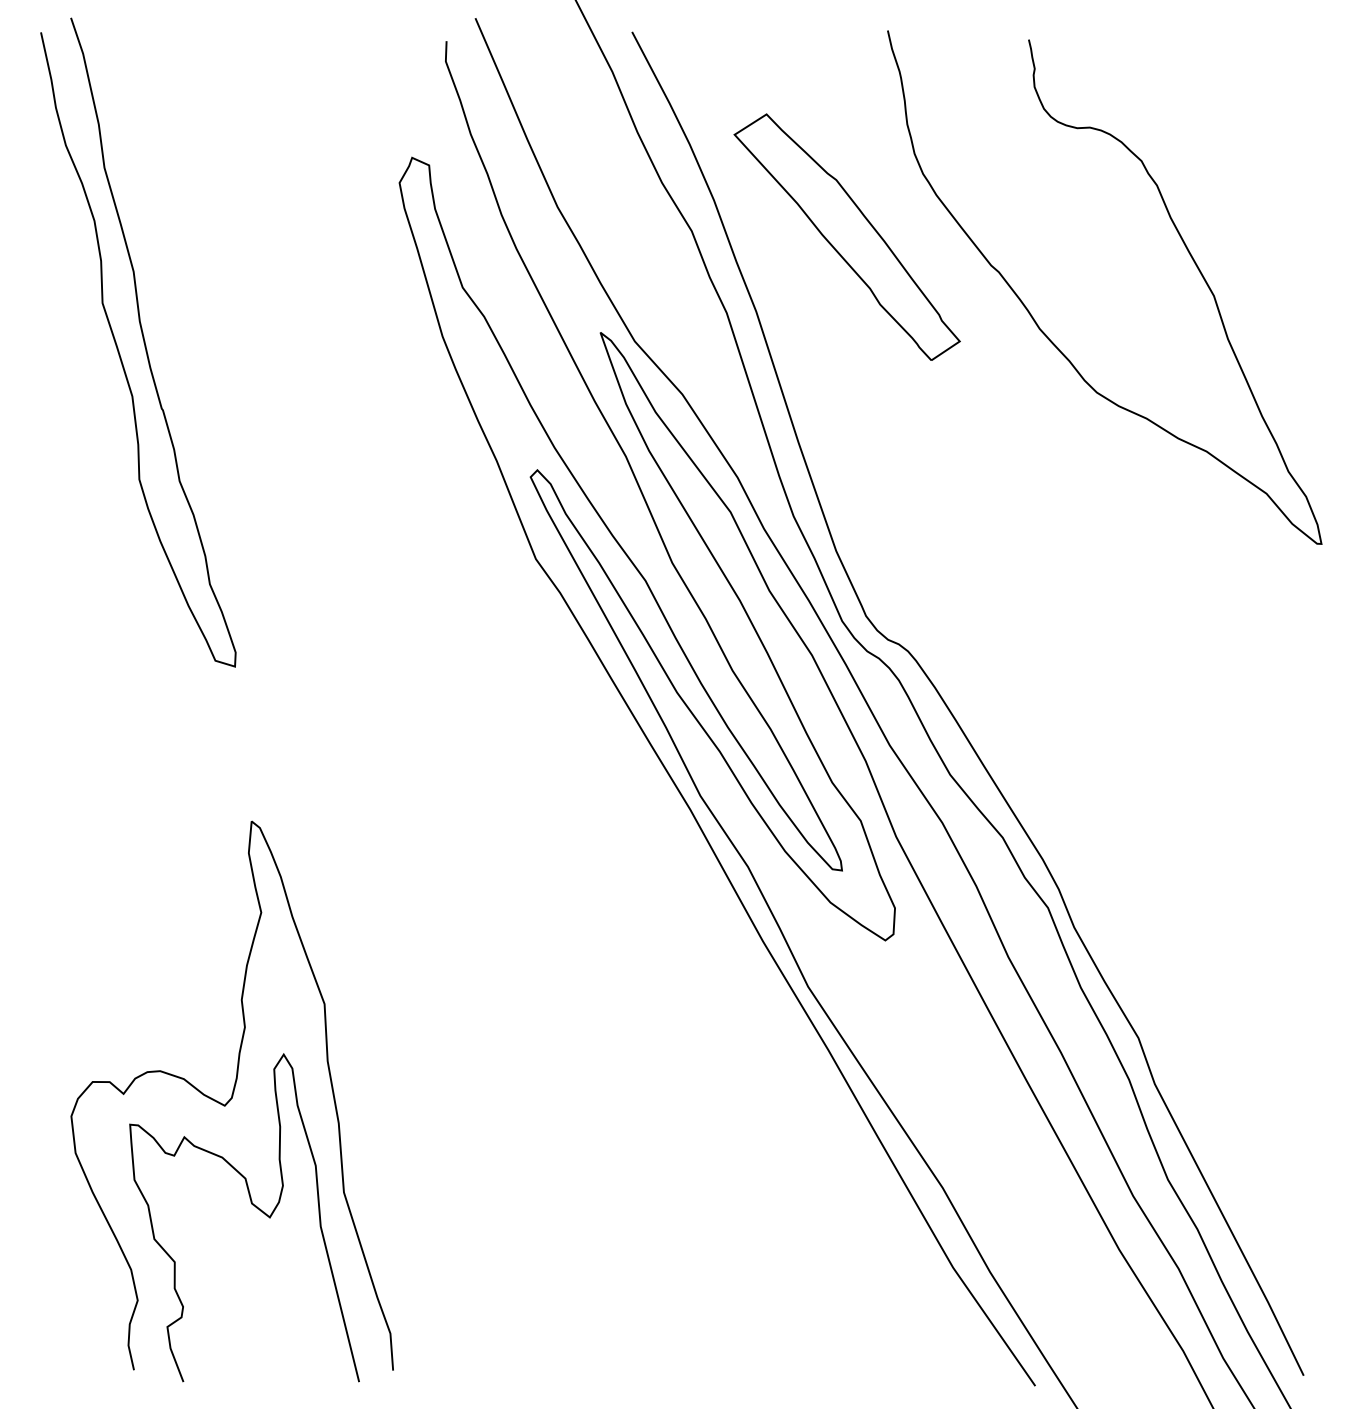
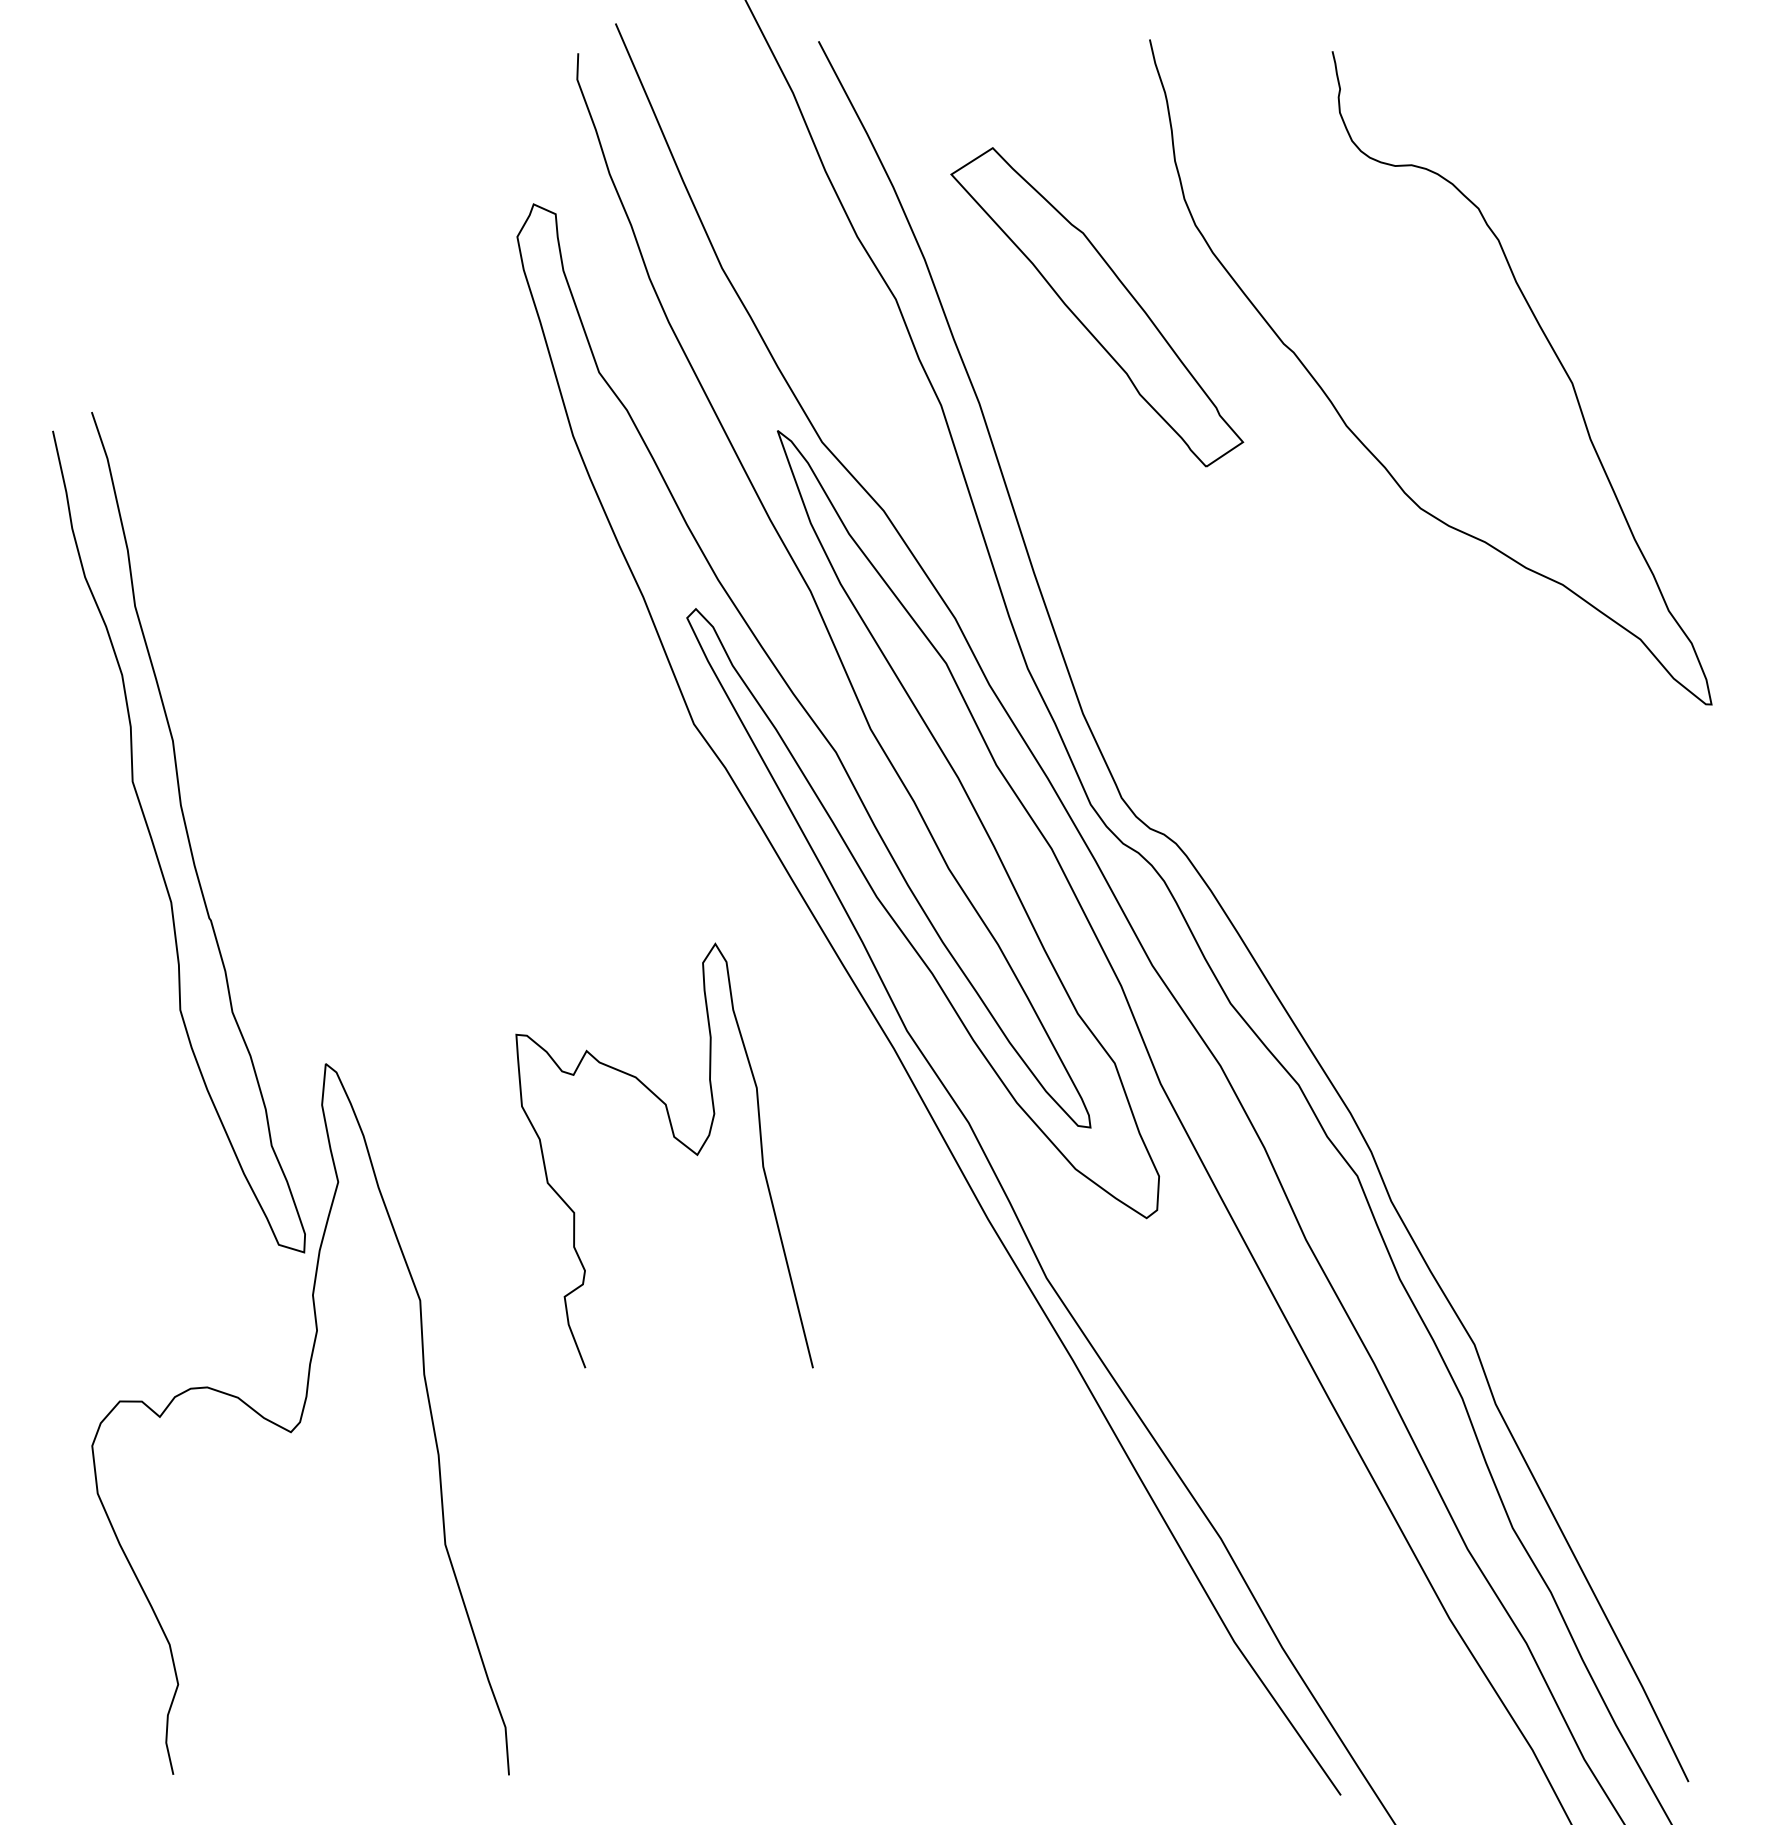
curve: (143, 341) -> (185, 831), moved
curve: (252, 1205) -> (675, 1139), moved

